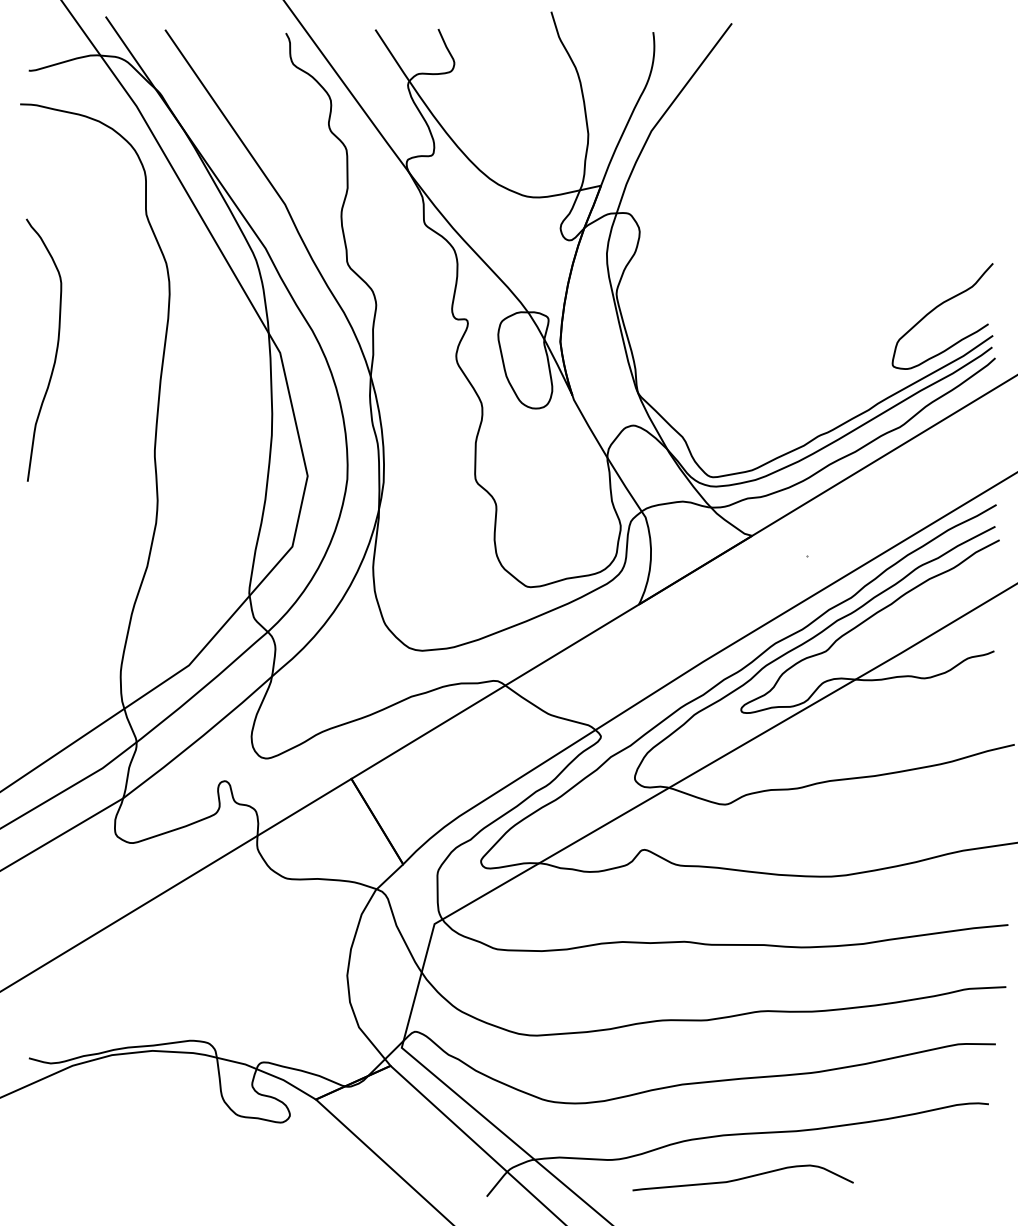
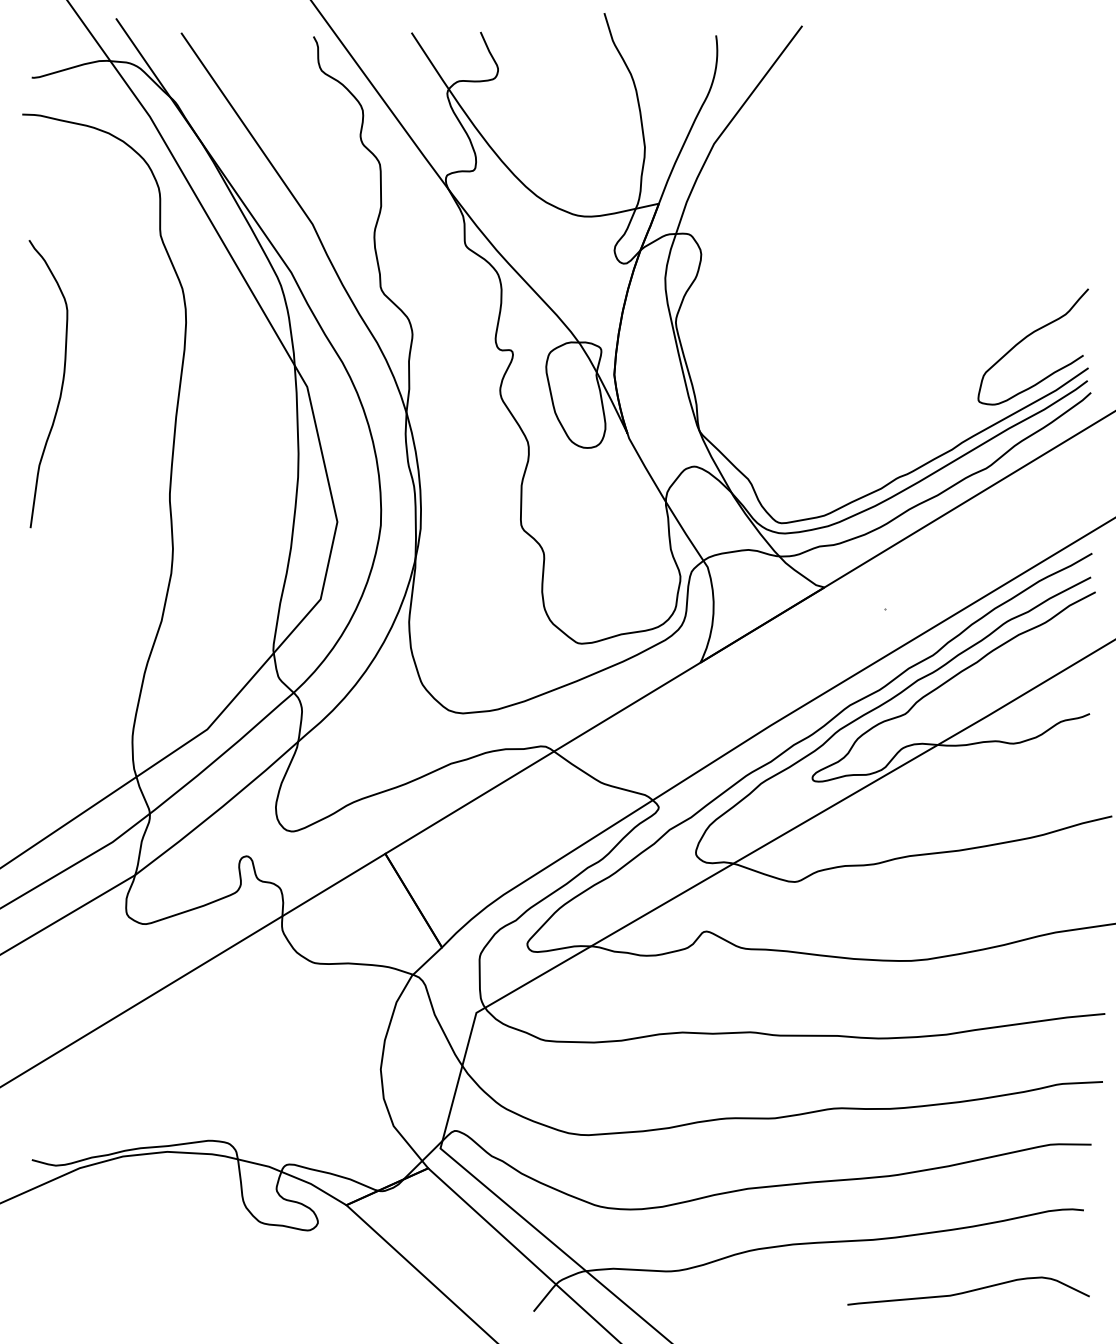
curve: (743, 1177) -> (968, 1290), moved

